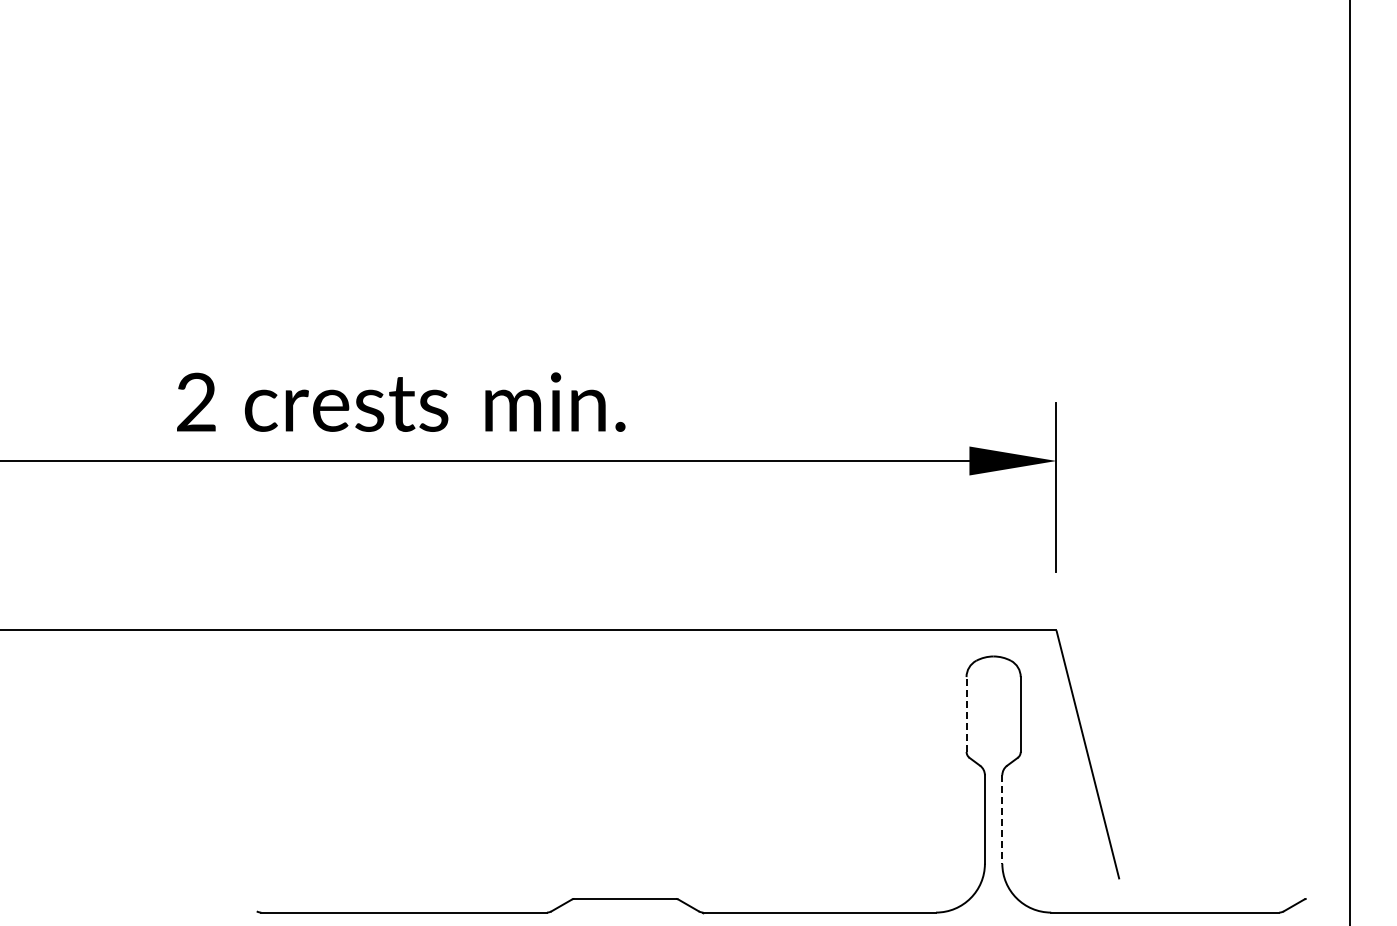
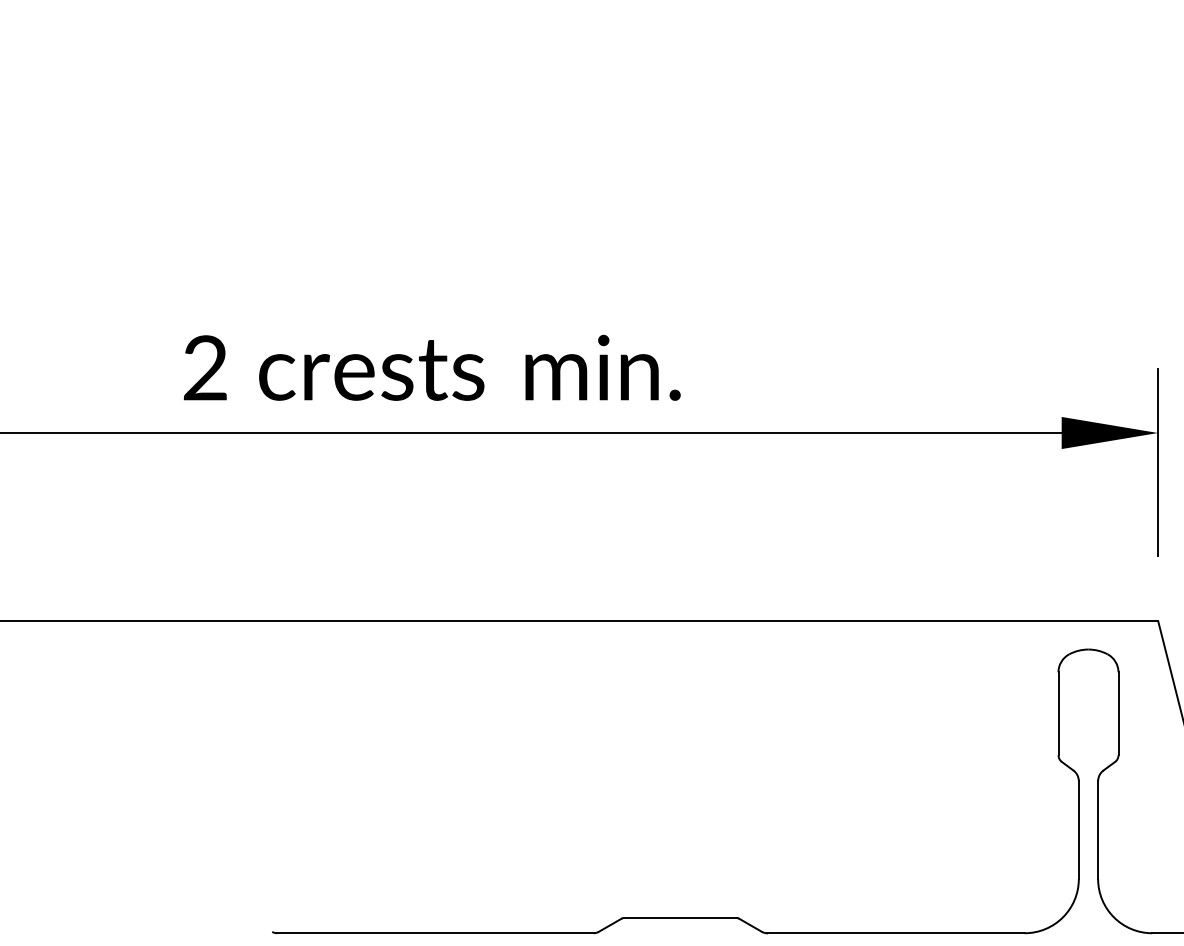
line: (966, 714) -> (1058, 713), dashed -> solid
line: (1002, 820) -> (1098, 831), dashed -> solid

